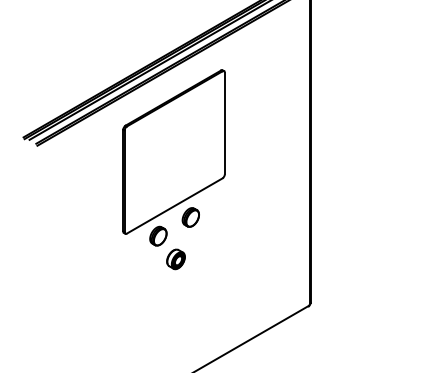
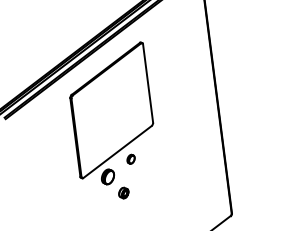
part: (190, 217) -> (130, 159), size x0.6
part: (175, 259) -> (123, 193), size x0.7

